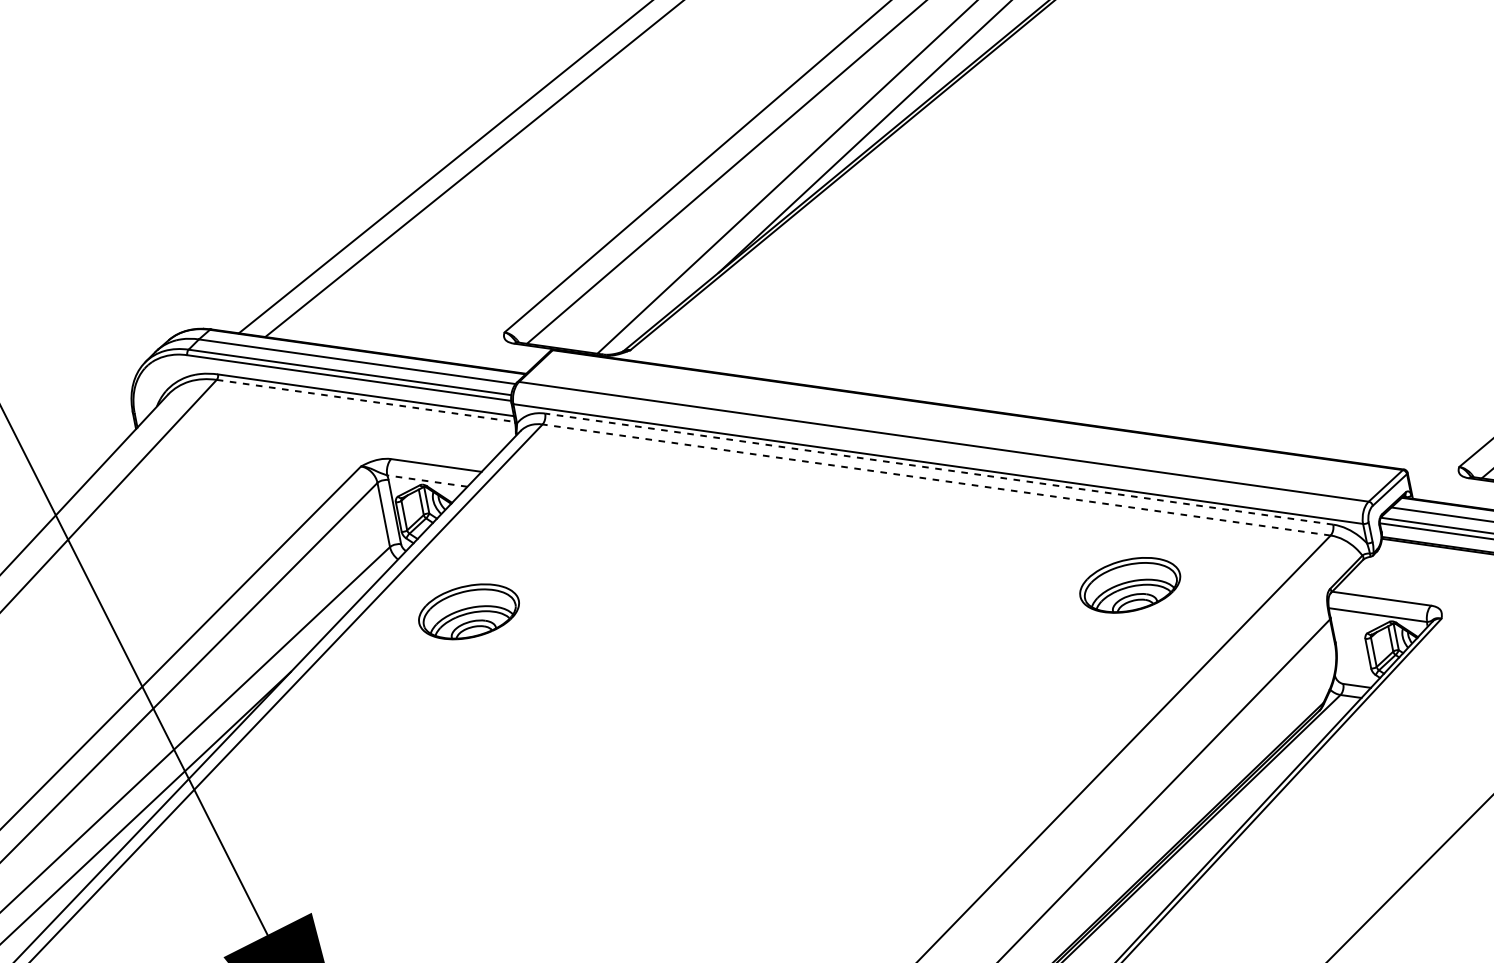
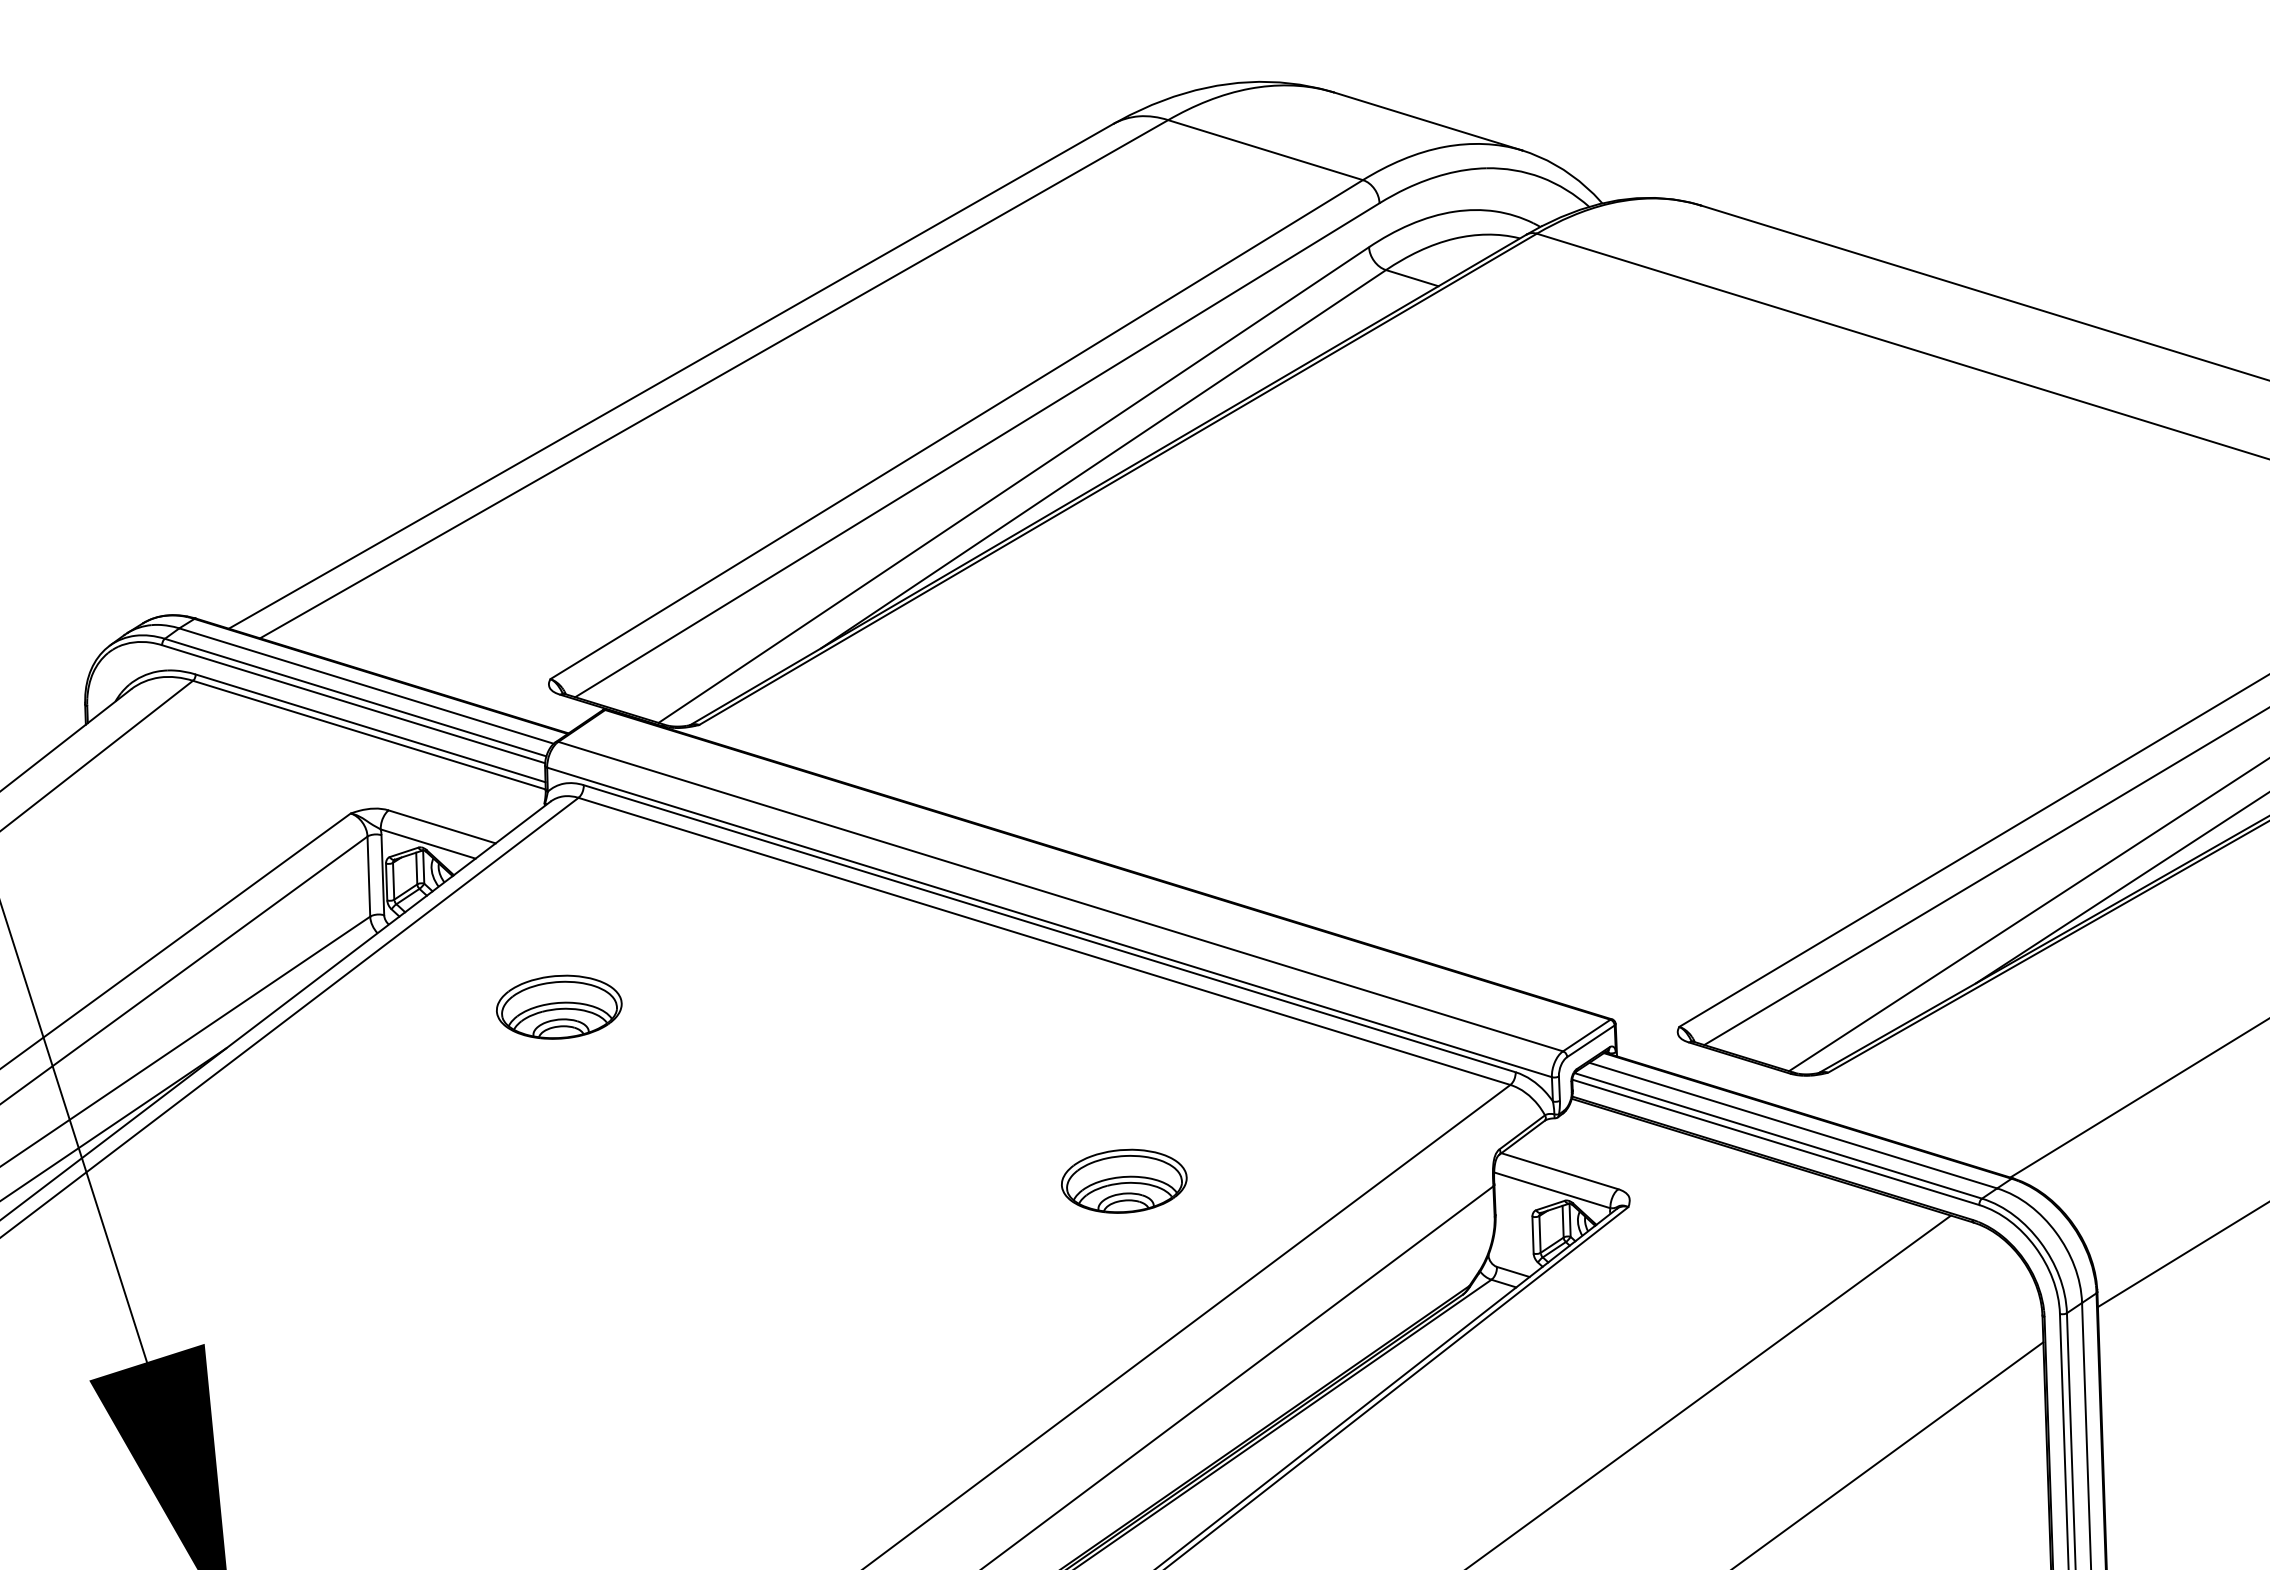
line: (366, 401) -> (369, 735), dashed -> solid
line: (938, 468) -> (1049, 928), dashed -> solid
line: (936, 480) -> (1044, 941), dashed -> solid
line: (427, 481) -> (428, 844), dashed -> solid
part: (1130, 584) -> (1124, 1180), moved
part: (469, 611) -> (559, 1006), moved

